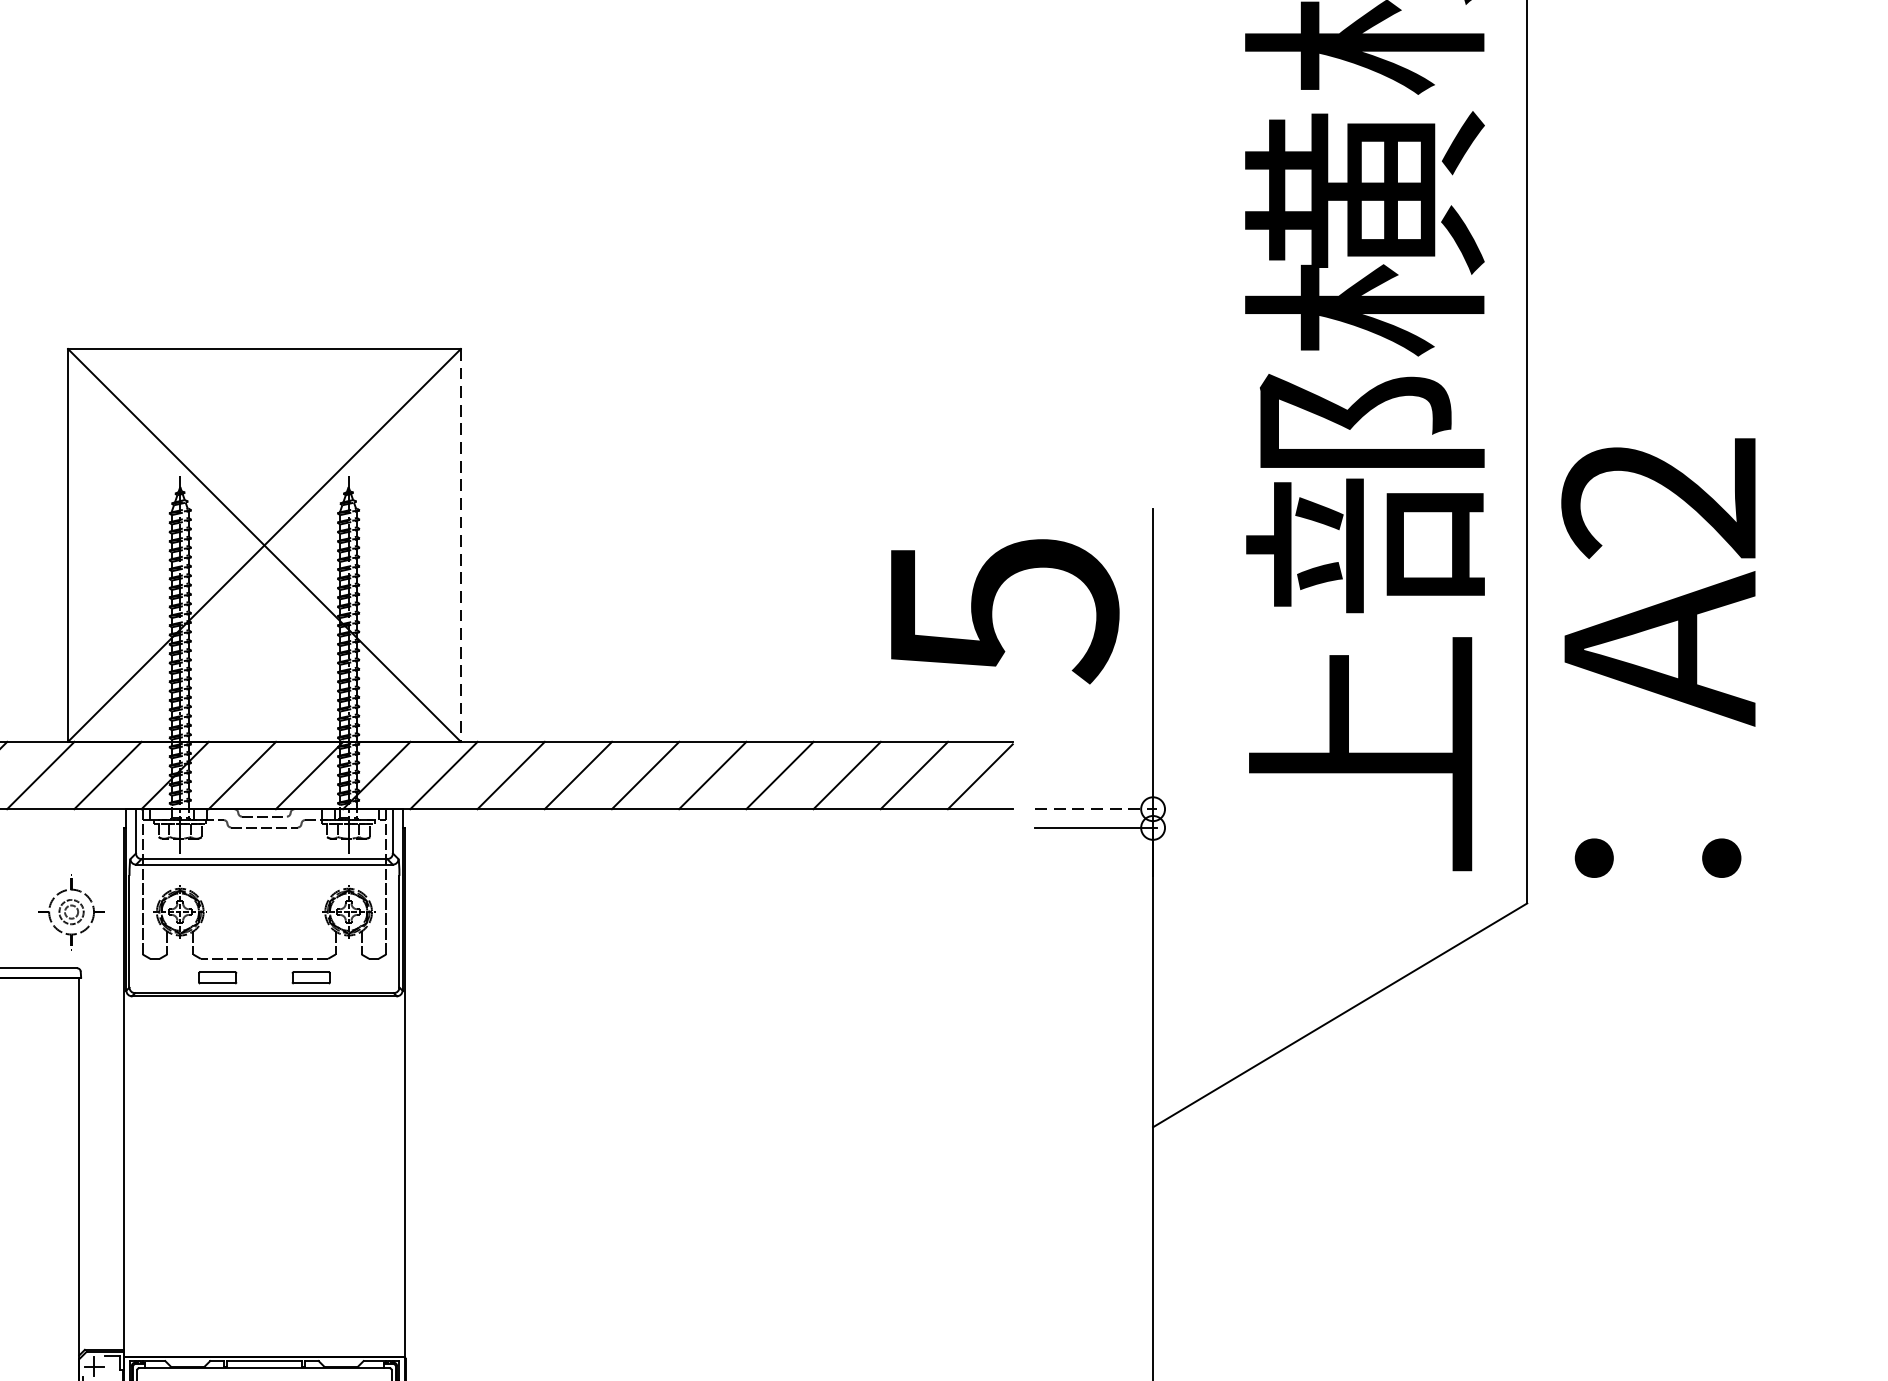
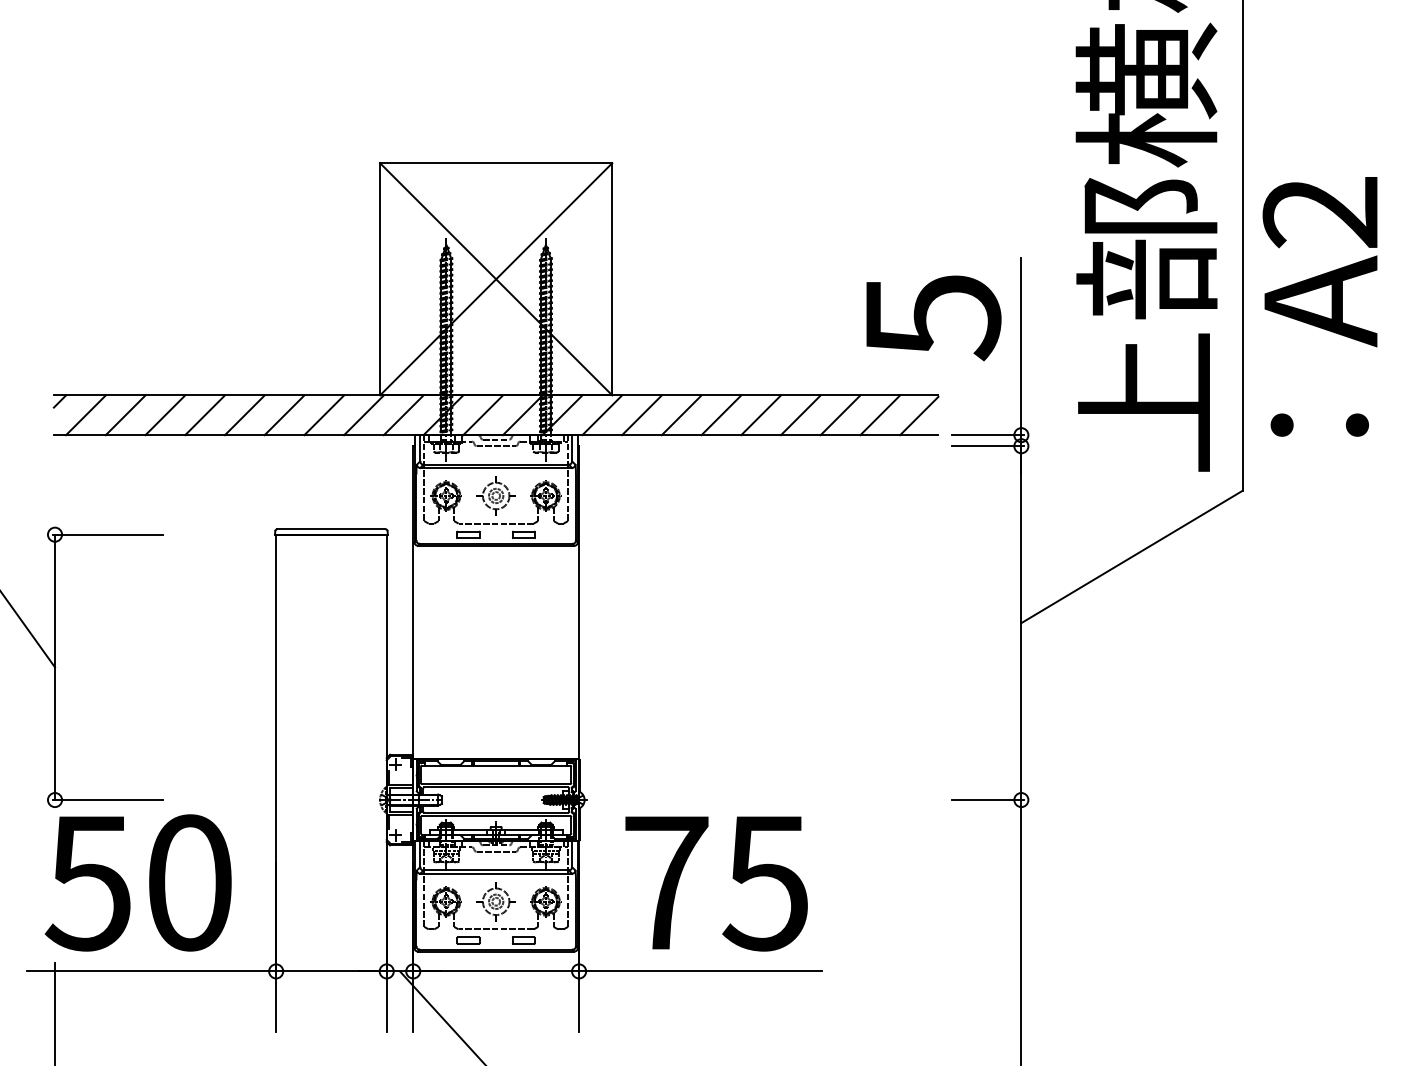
line: (461, 545) -> (612, 279), dashed -> solid
text: (1657, 657) -> (1319, 306), moved
line: (1095, 809) -> (987, 435), dashed -> solid
part: (70, 911) -> (495, 495), moved

